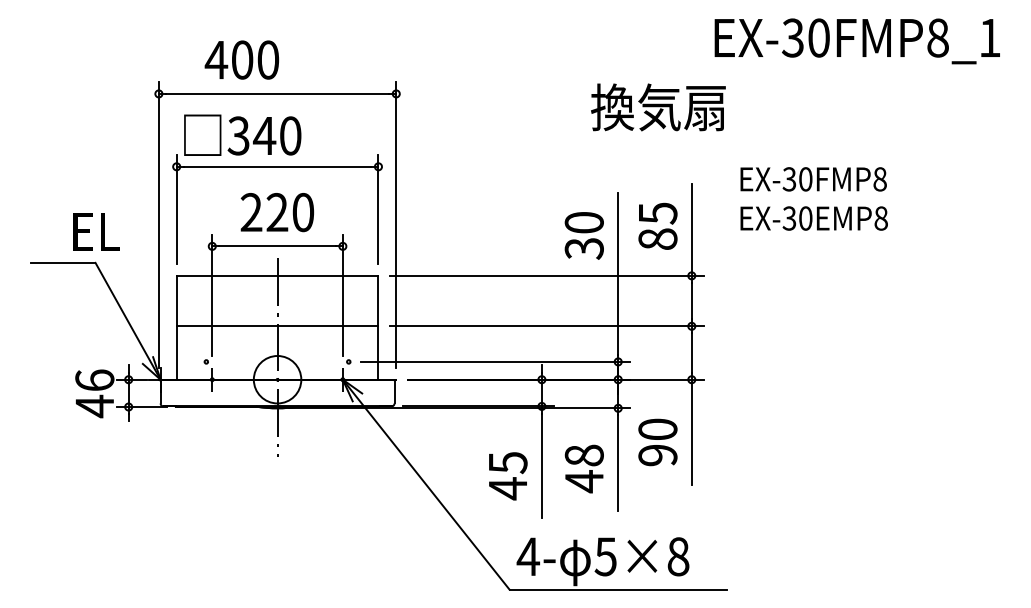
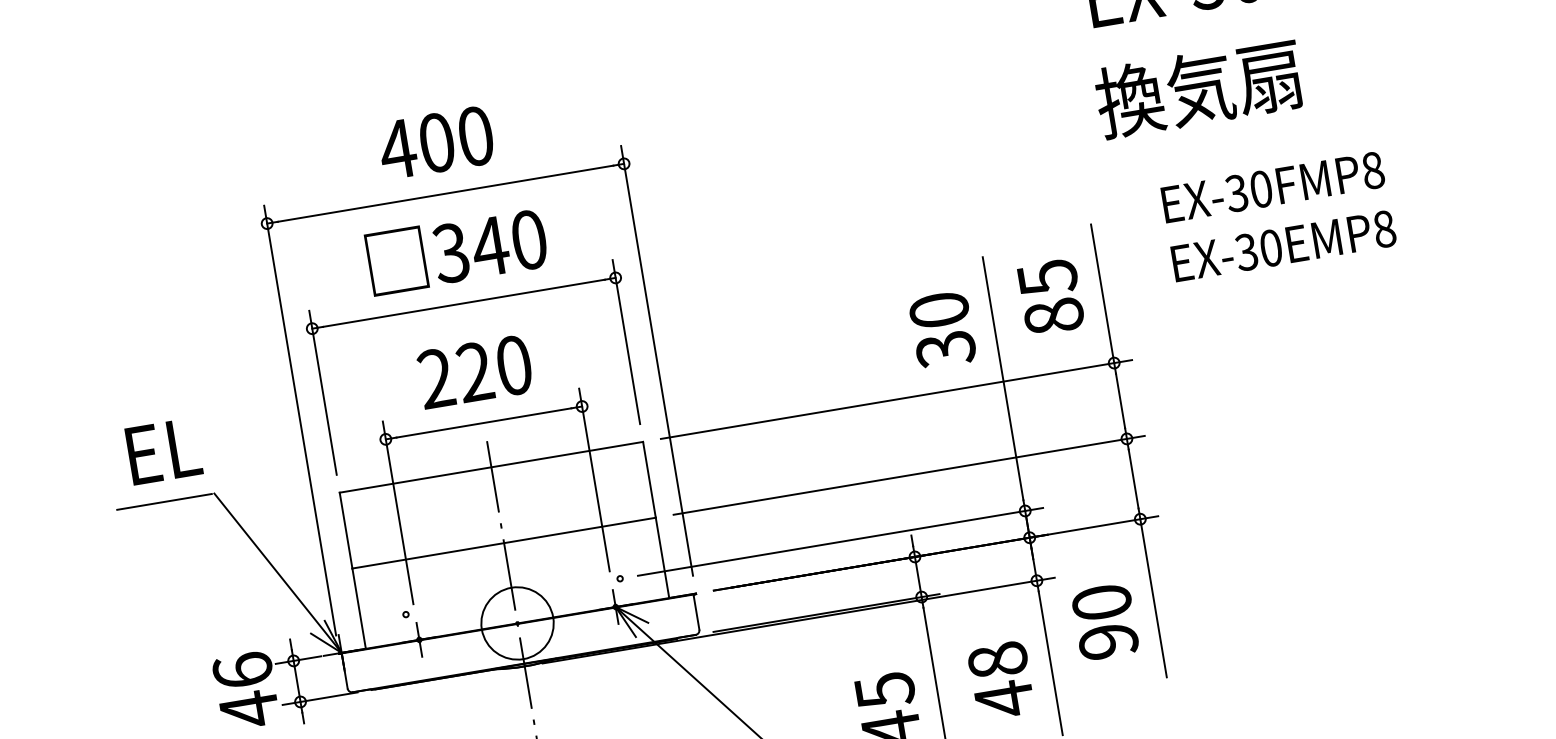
text: (241, 59) -> (435, 142), moved
text: (658, 107) -> (1199, 88), moved
text: (242, 134) -> (456, 249), moved
text: (96, 231) -> (163, 450), moved

